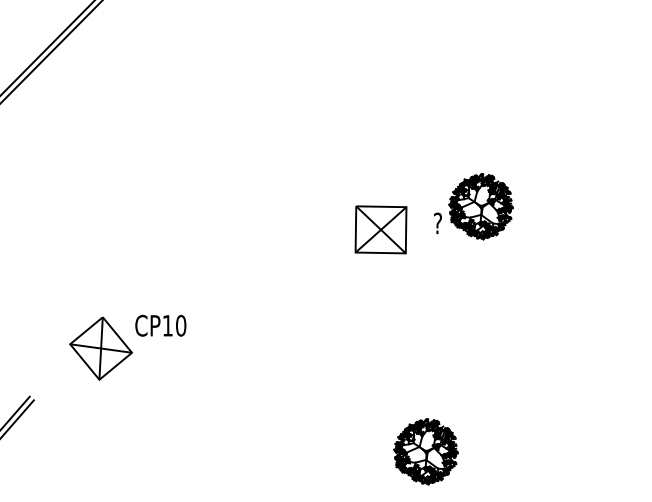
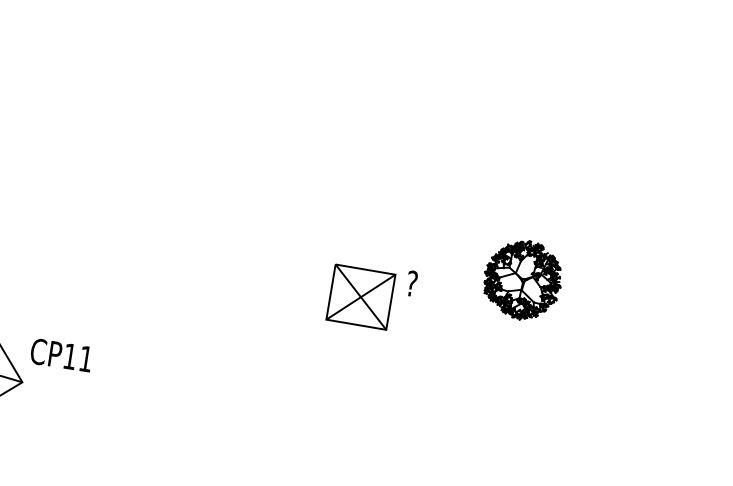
part: (480, 206) -> (522, 279), moved
part: (380, 229) -> (360, 296), moved
text: (181, 325) -> (86, 358), CP10 -> CP11

